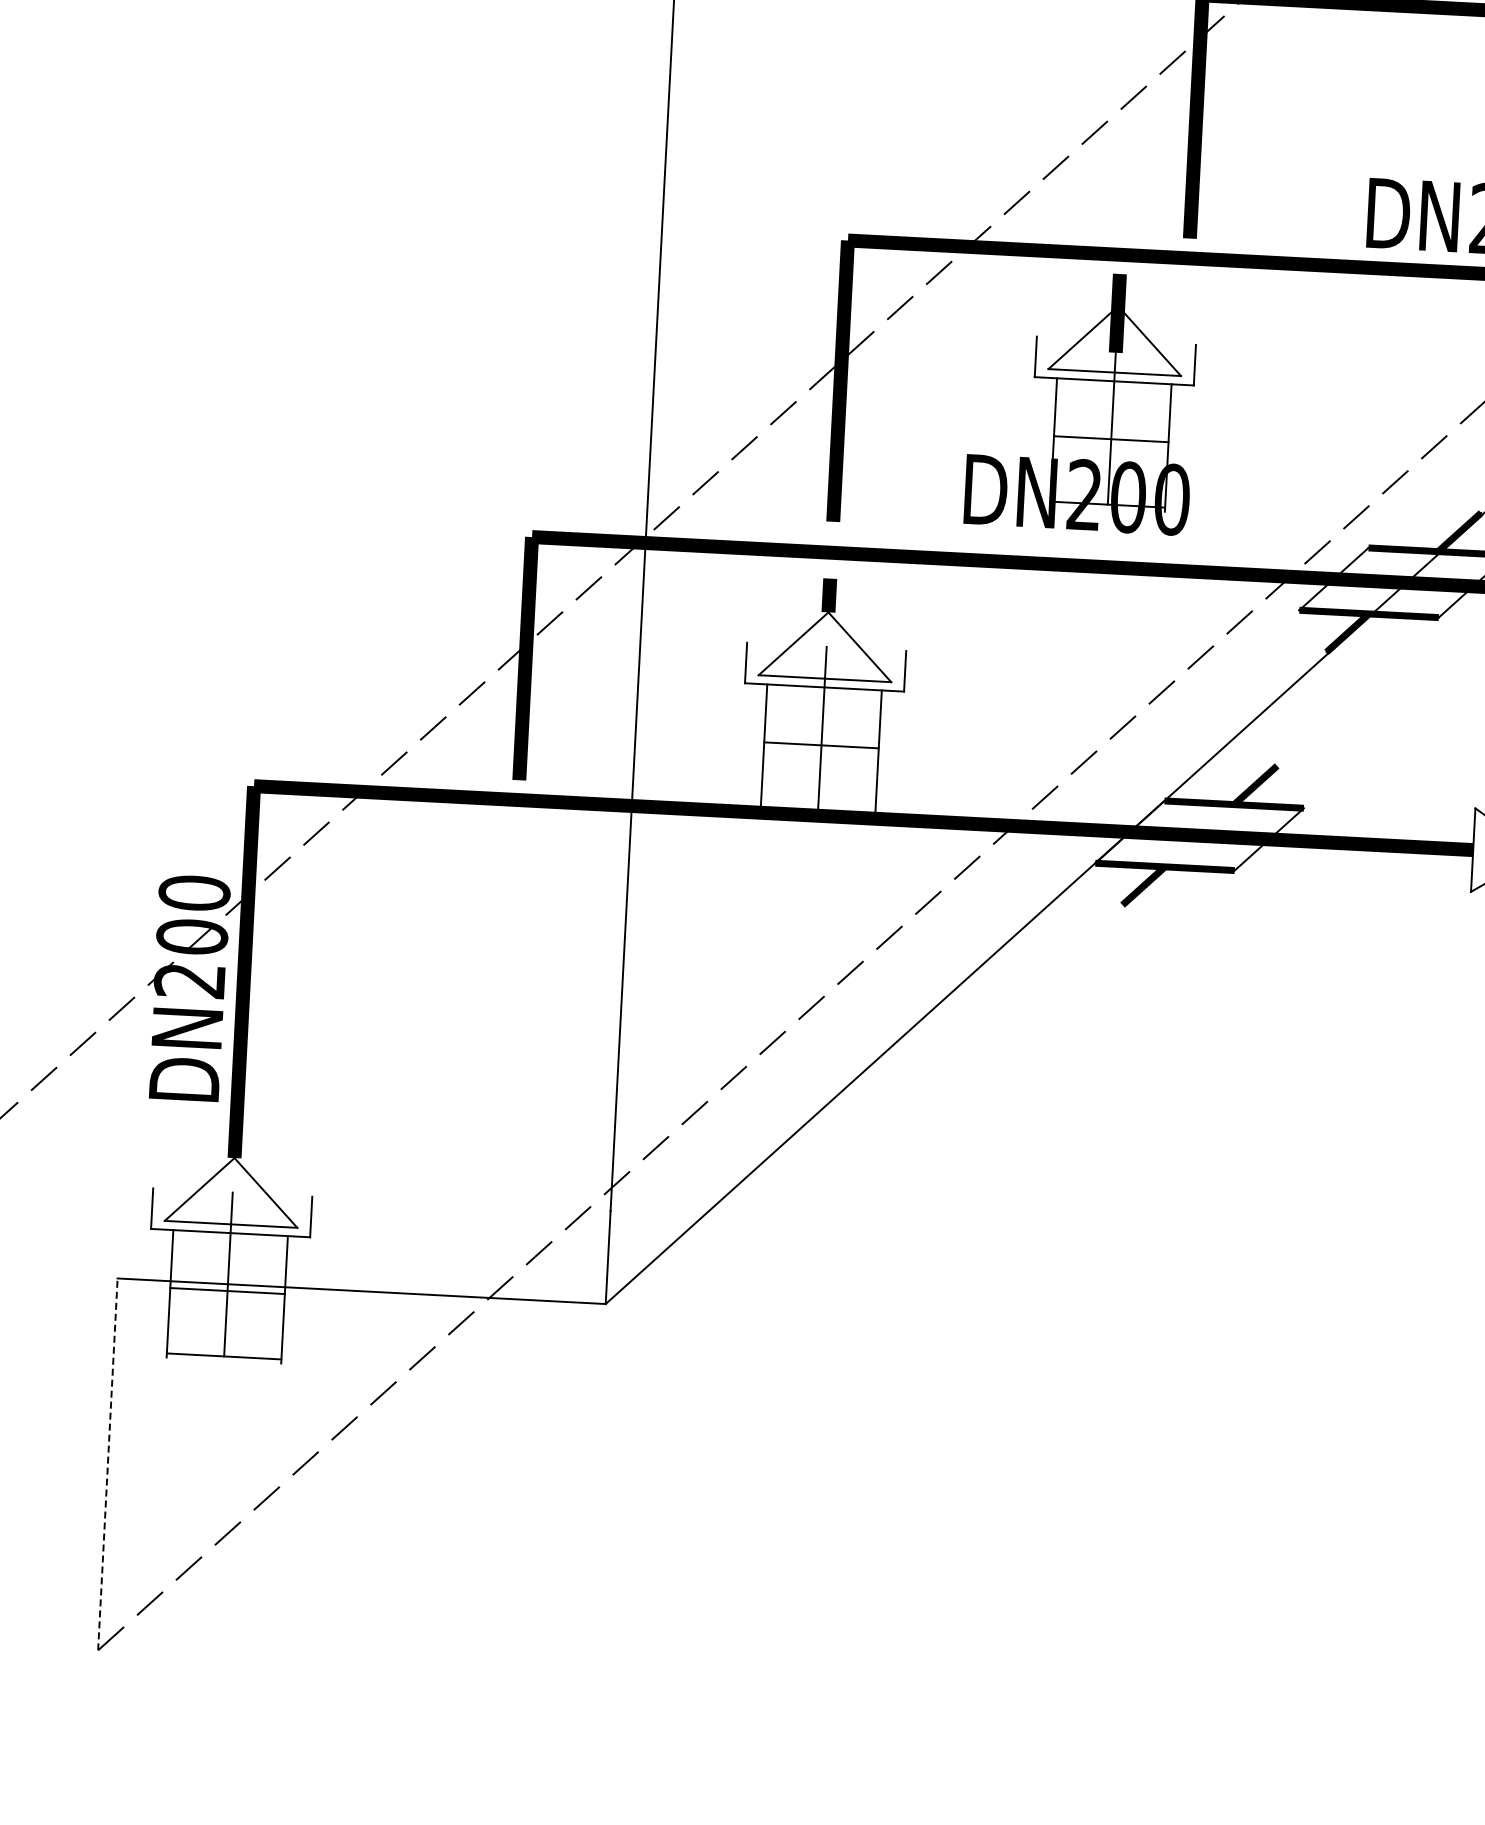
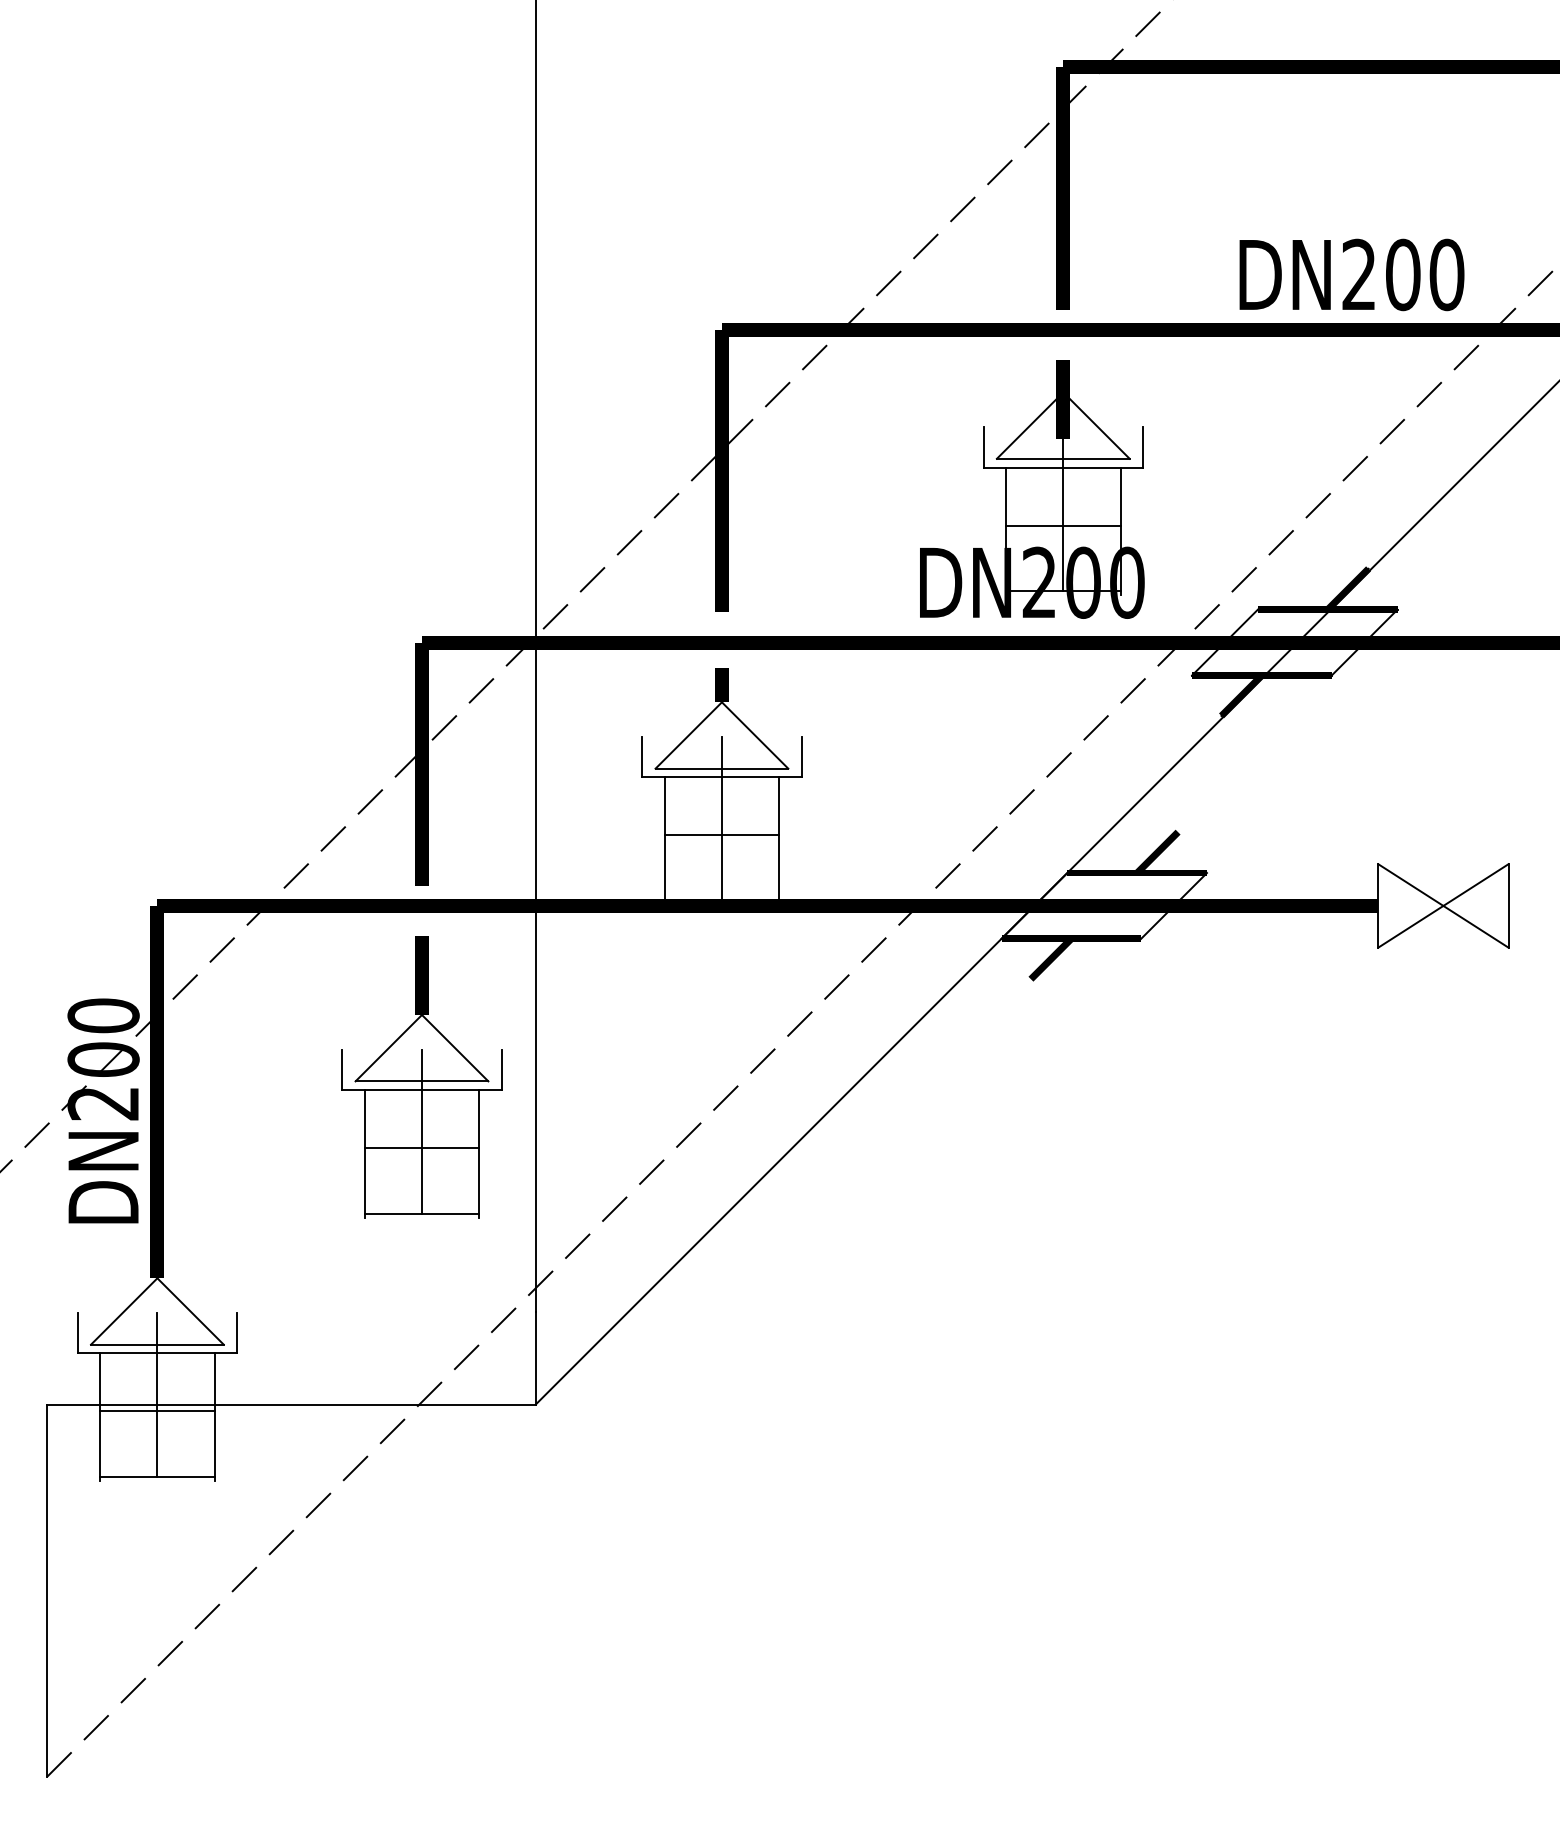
part: (1082, 401) -> (1032, 489), moved
part: (508, 971) -> (421, 1077), added
line: (107, 1464) -> (46, 1590), dashed -> solid

